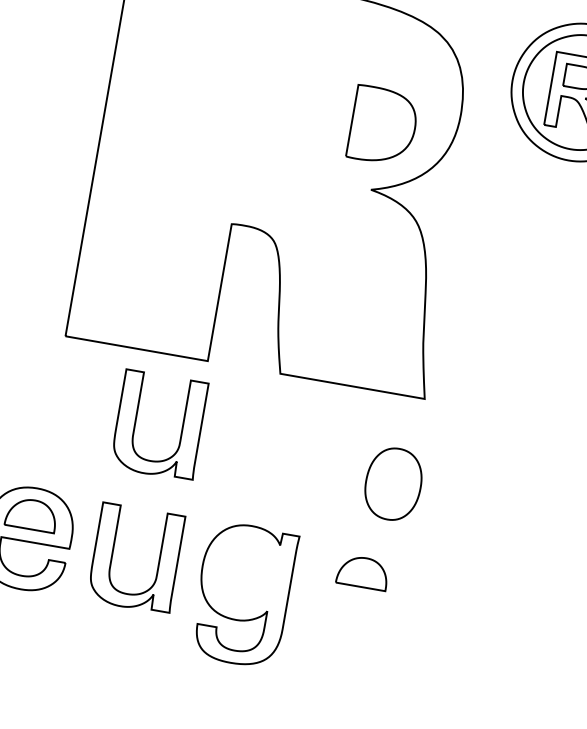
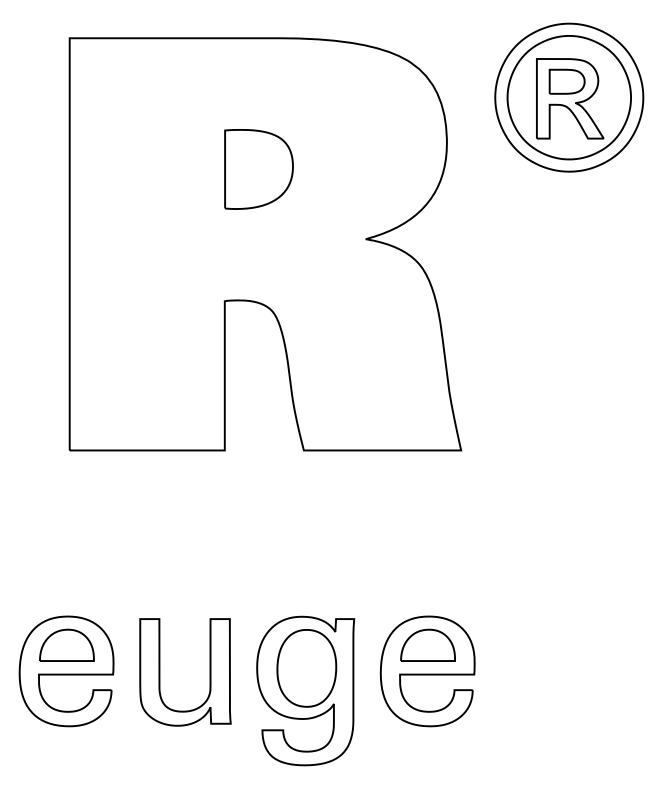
part: (382, 126) -> (258, 169), moved
part: (181, 429) -> (209, 527), removed
part: (393, 484) -> (306, 668), moved
part: (358, 596) -> (427, 671), added

